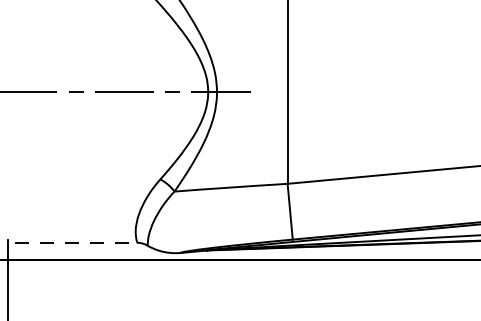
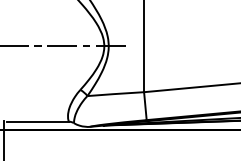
line: (74, 242) -> (37, 121), dashed -> solid

